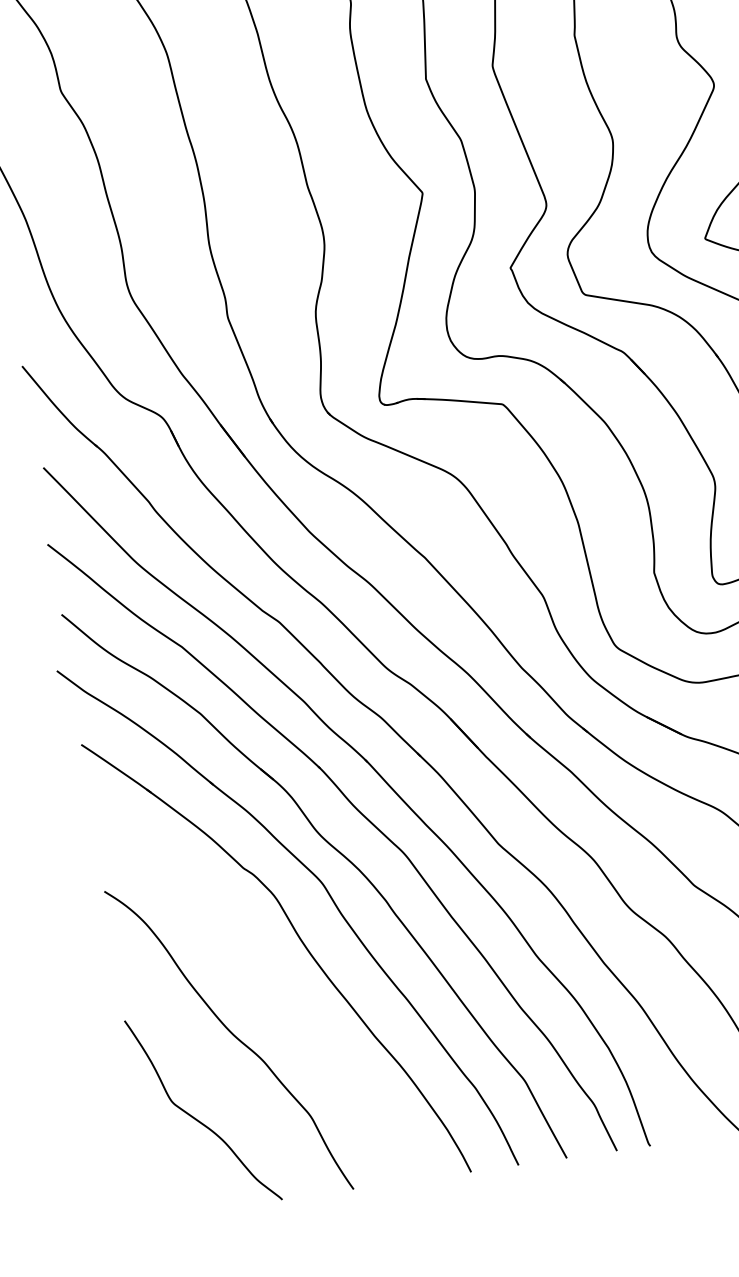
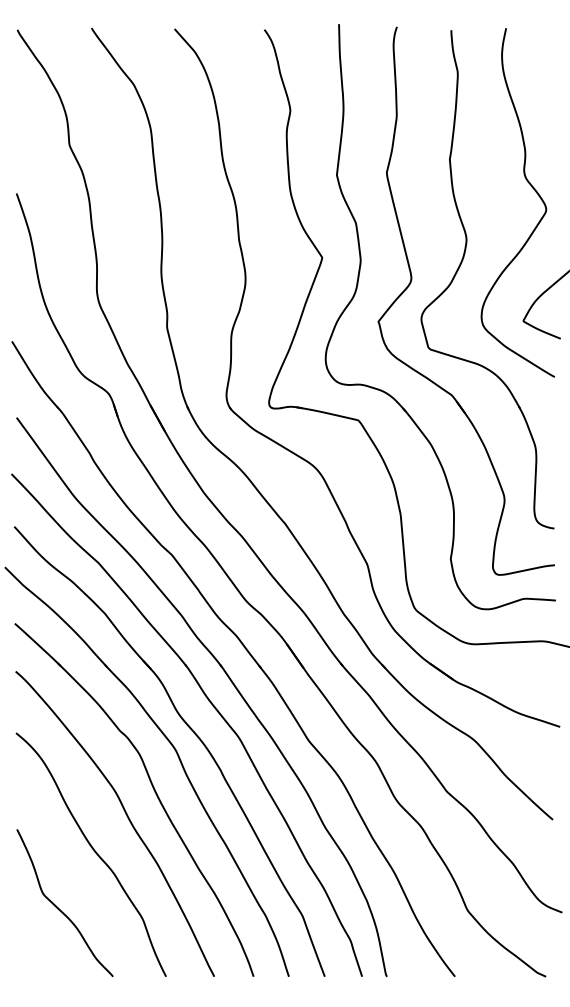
curve: (269, 981) -> (126, 816), added

